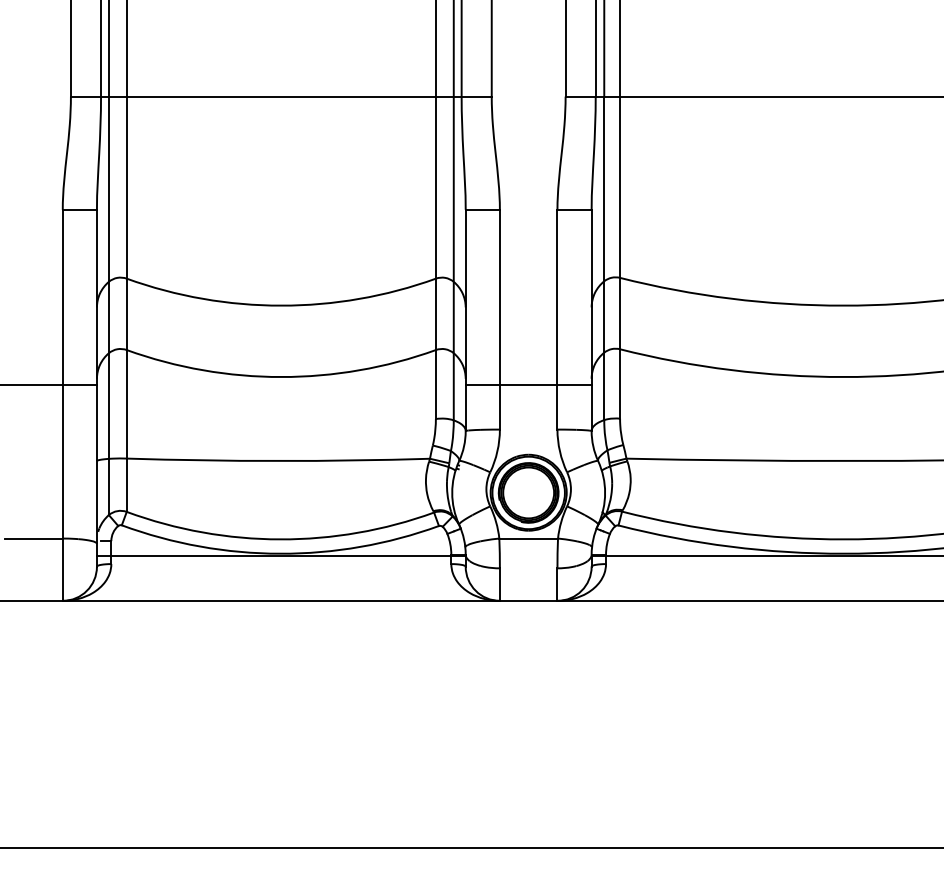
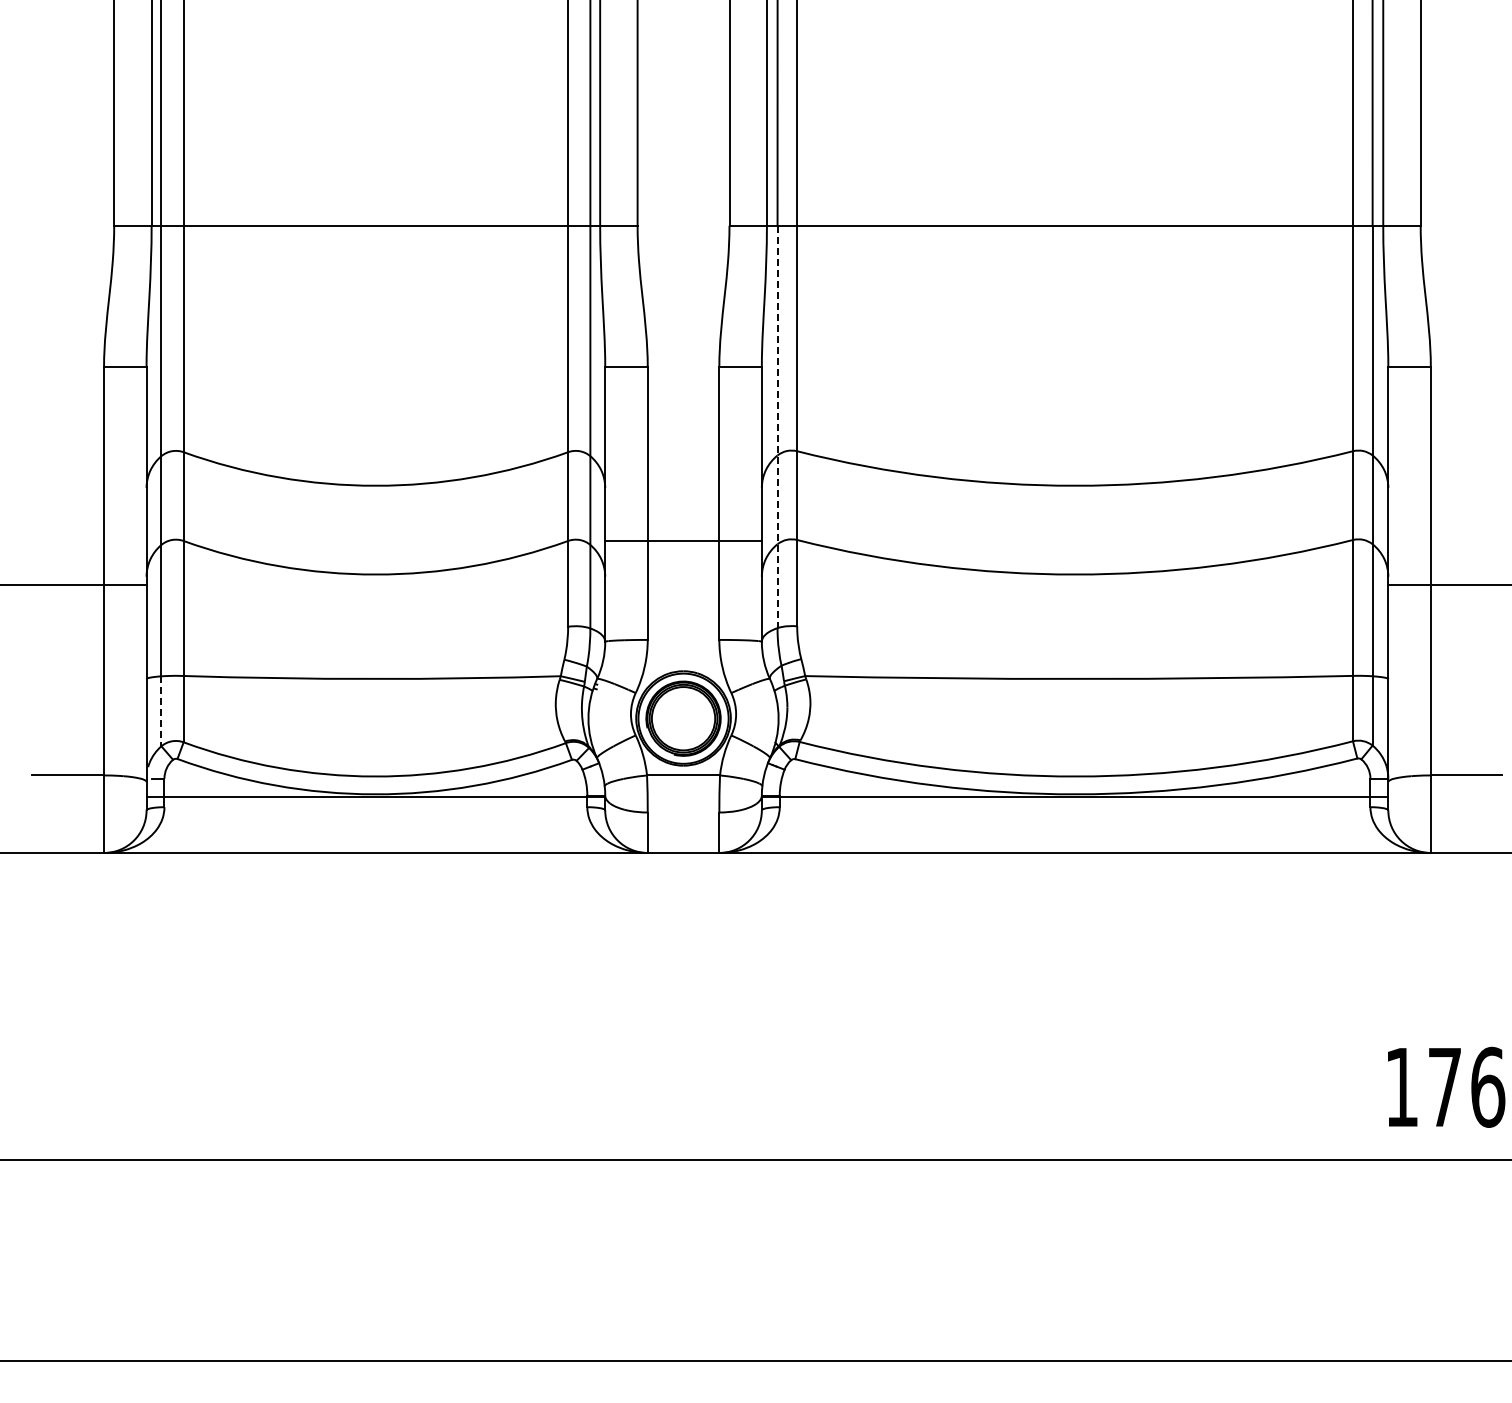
line: (604, 258) -> (777, 427), solid -> dashed
line: (528, 385) -> (683, 540), moved
line: (108, 487) -> (161, 711), solid -> dashed

